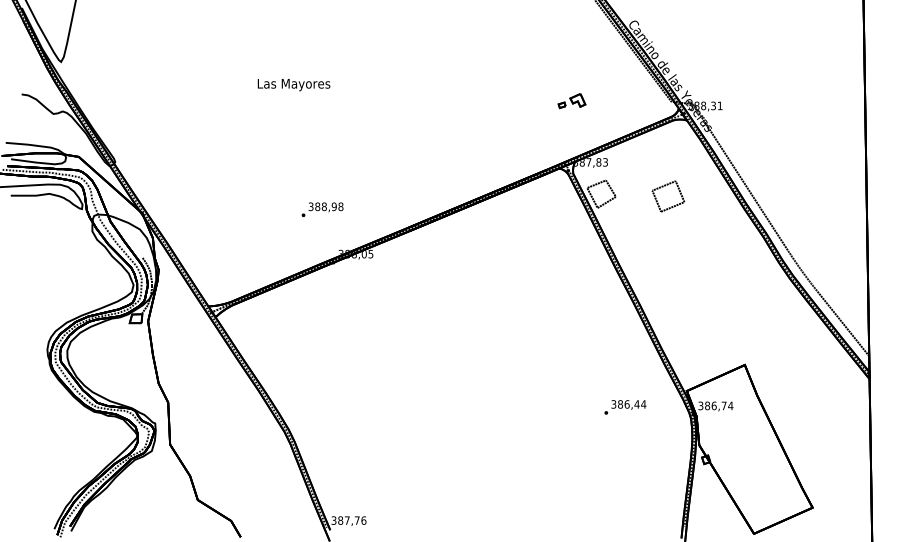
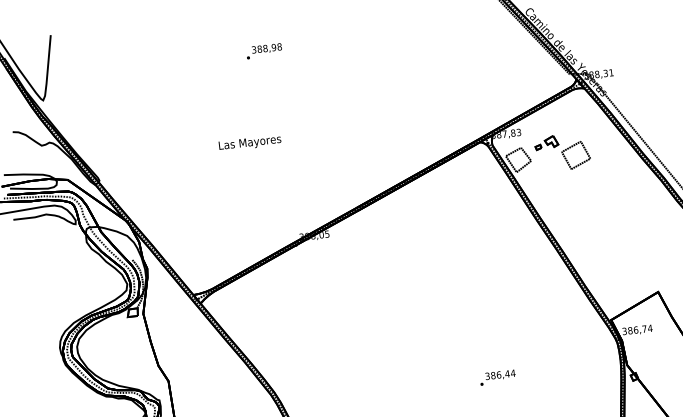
text: (293, 85) -> (249, 143), moved
part: (571, 101) -> (546, 143), moved
text: (322, 209) -> (264, 51), moved
text: (625, 407) -> (497, 377), moved

